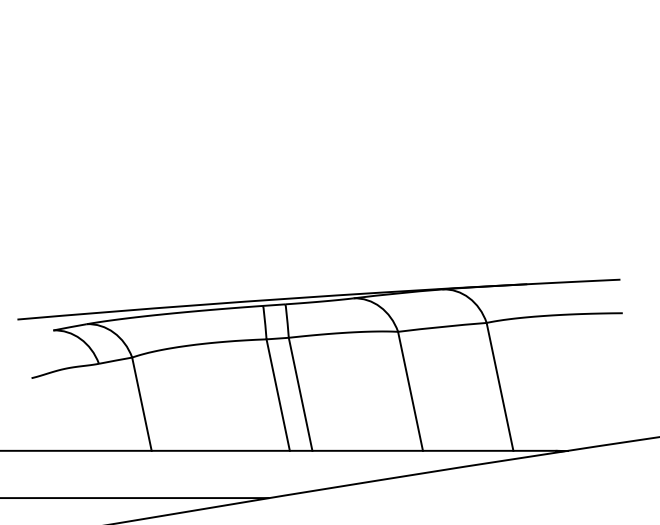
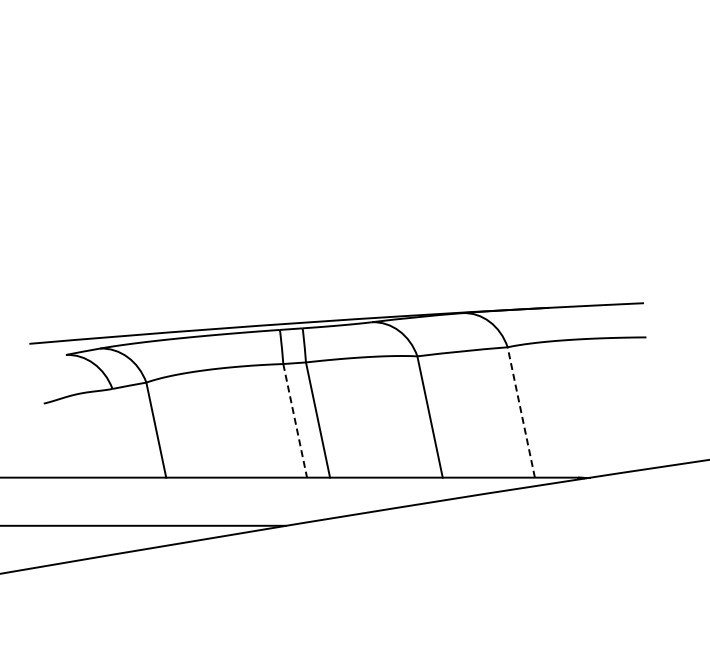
line: (500, 386) -> (521, 412), solid -> dashed
line: (278, 395) -> (295, 421), solid -> dashed

